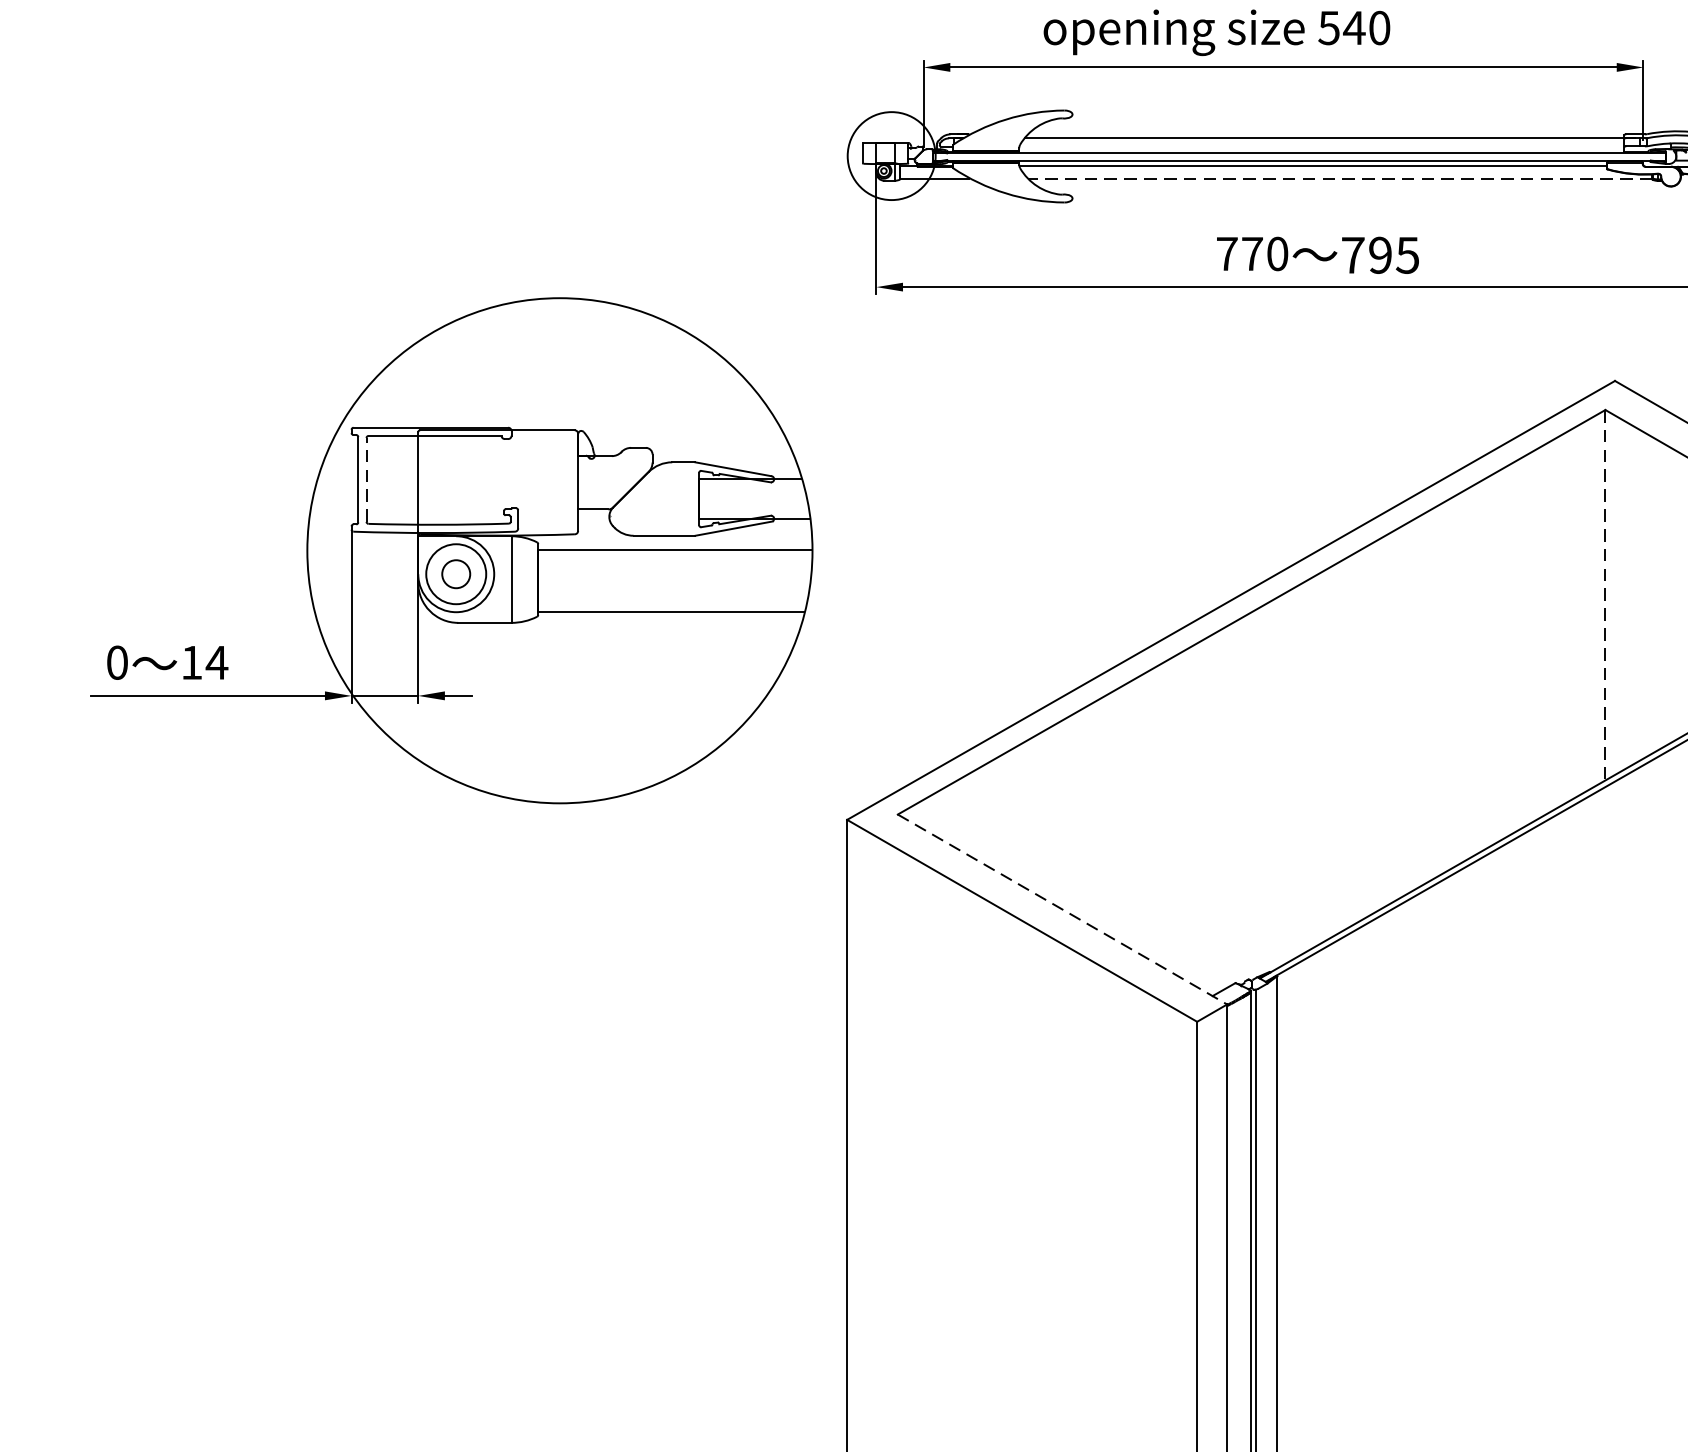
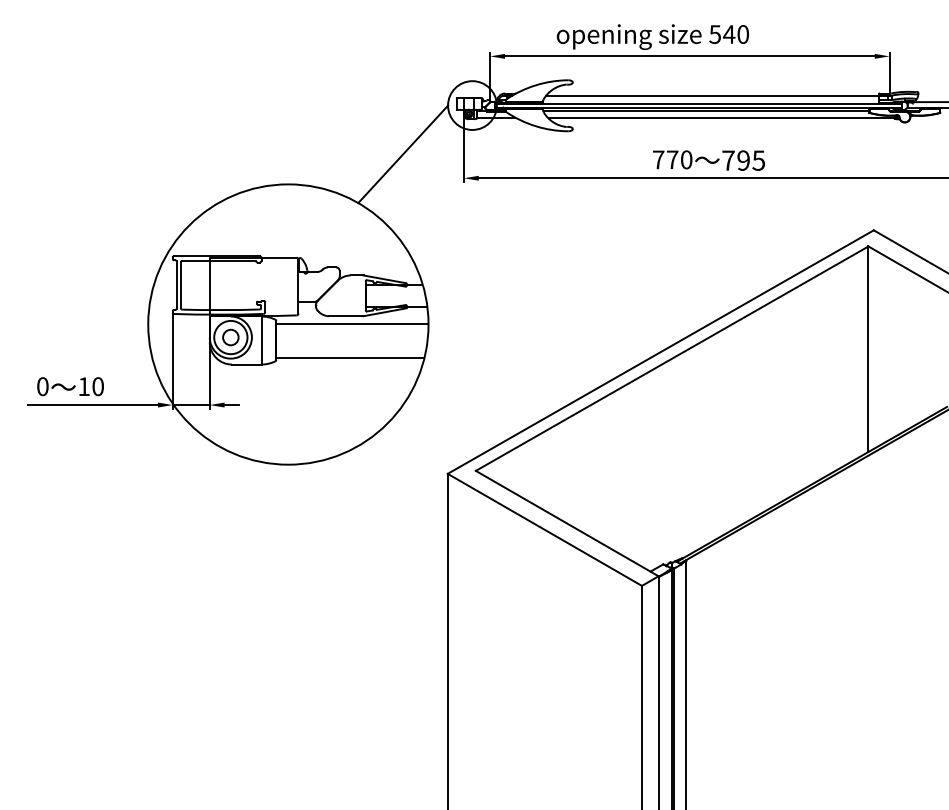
line: (1338, 177) -> (720, 117), dashed -> solid
line: (767, 244) -> (403, 154), added
line: (367, 478) -> (181, 284), dashed -> solid
line: (1605, 595) -> (868, 349), dashed -> solid
text: (215, 662) -> (97, 386), 14 -> 10
line: (1062, 909) -> (567, 523), dashed -> solid

